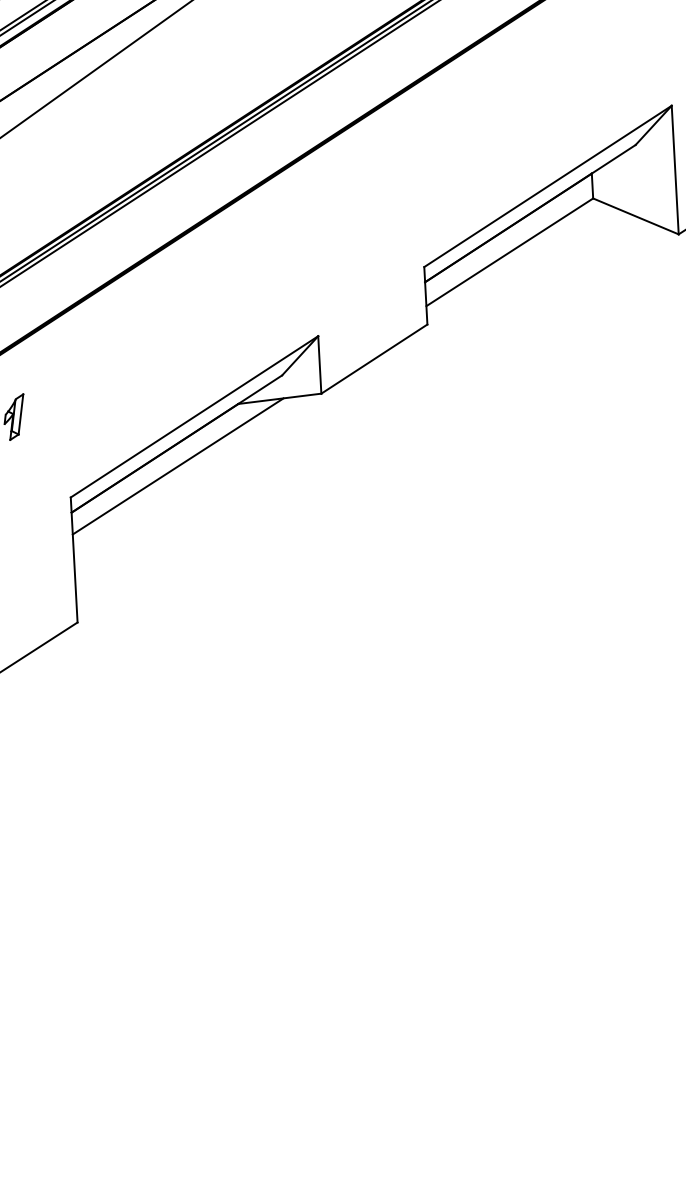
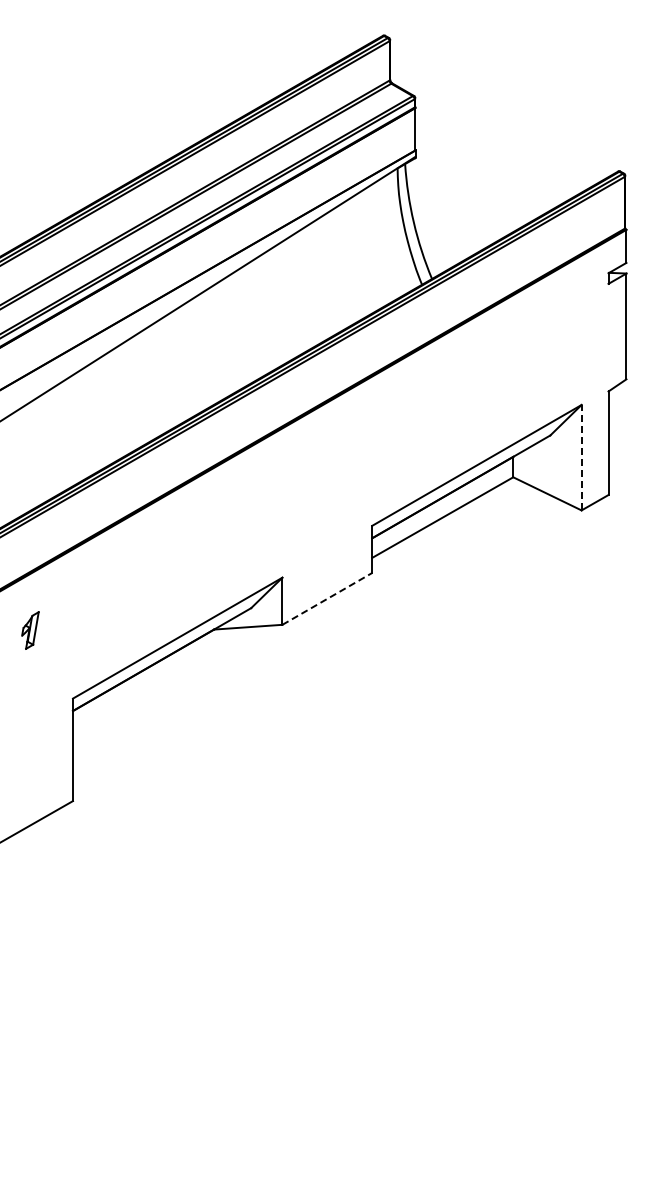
line: (675, 169) -> (581, 457), solid -> dashed
line: (374, 358) -> (327, 598), solid -> dashed
line: (178, 465) -> (162, 677), removed

